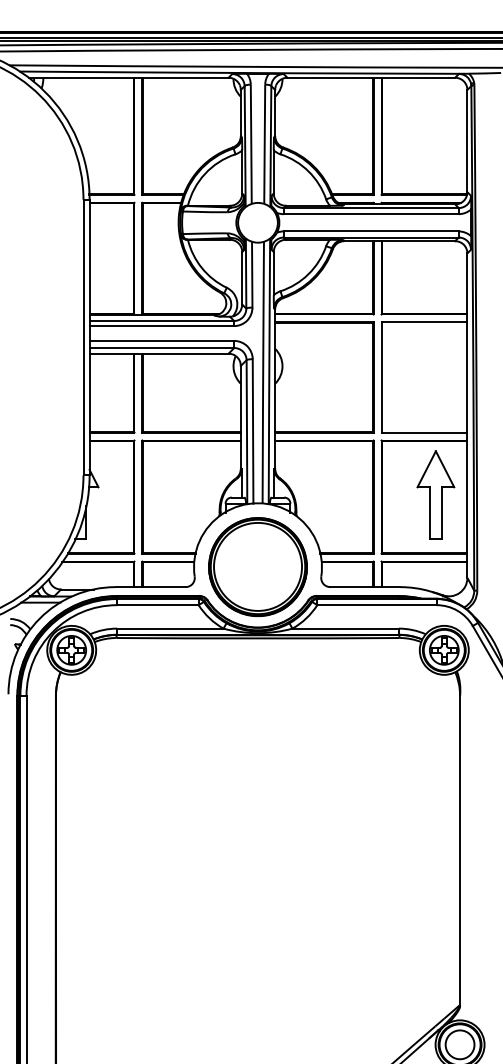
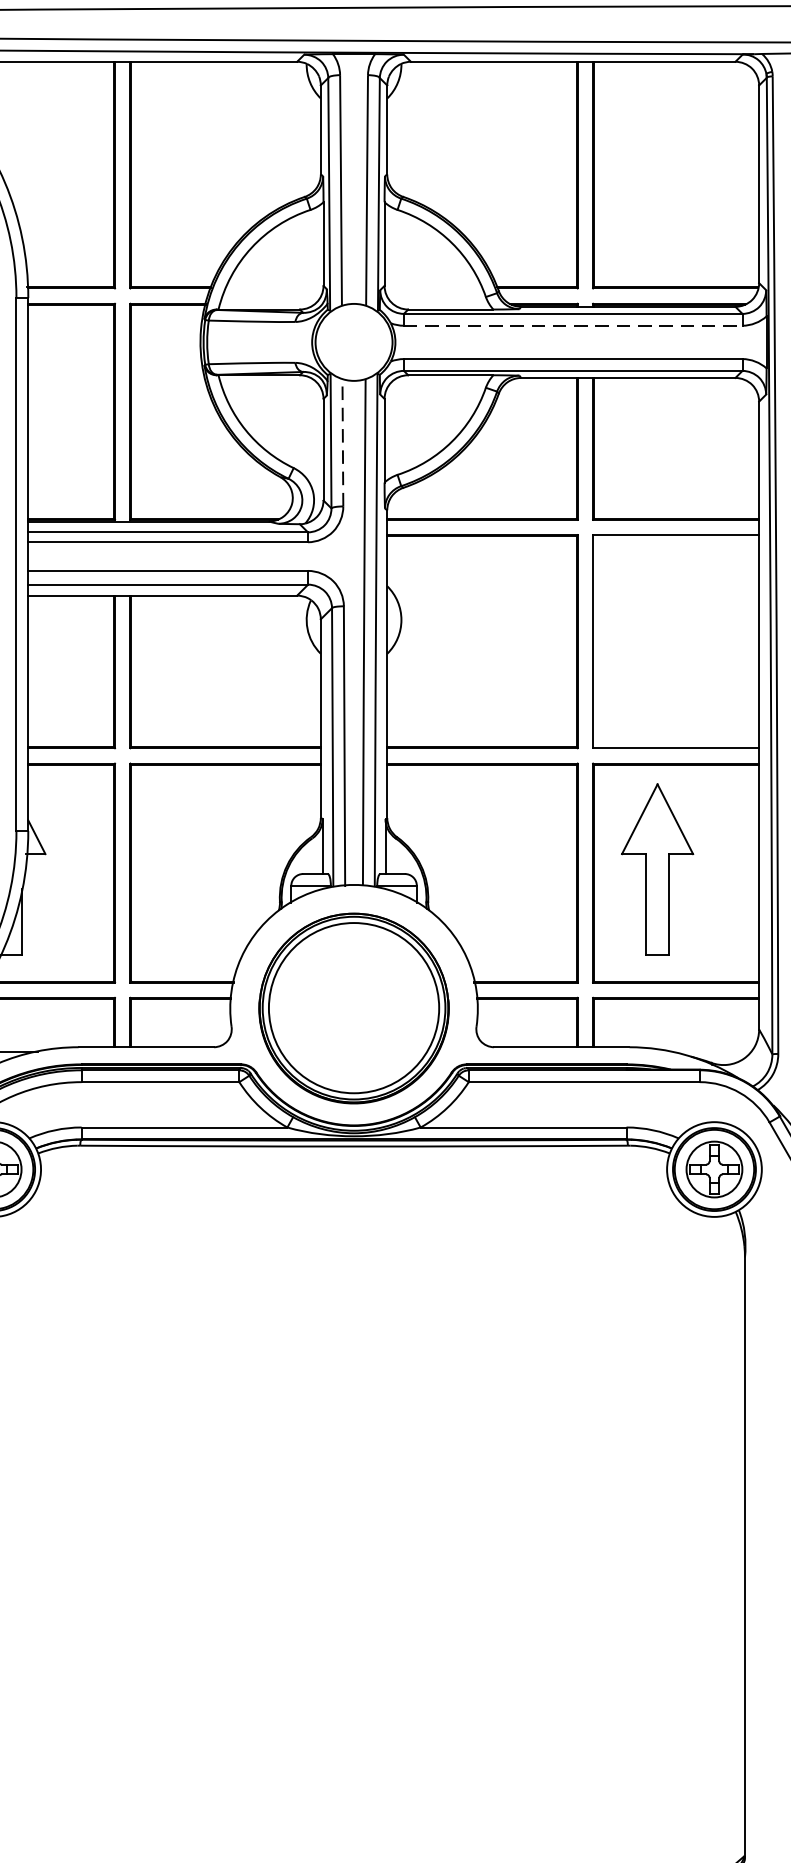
line: (371, 214) -> (573, 326), solid -> dashed
line: (252, 274) -> (343, 442), solid -> dashed
part: (435, 494) -> (656, 868), moved

